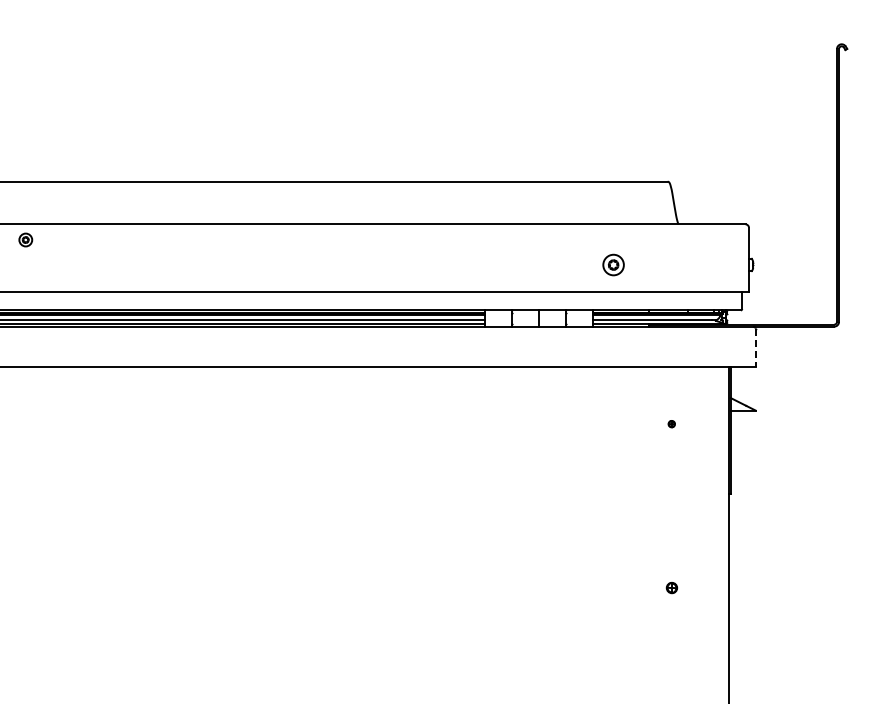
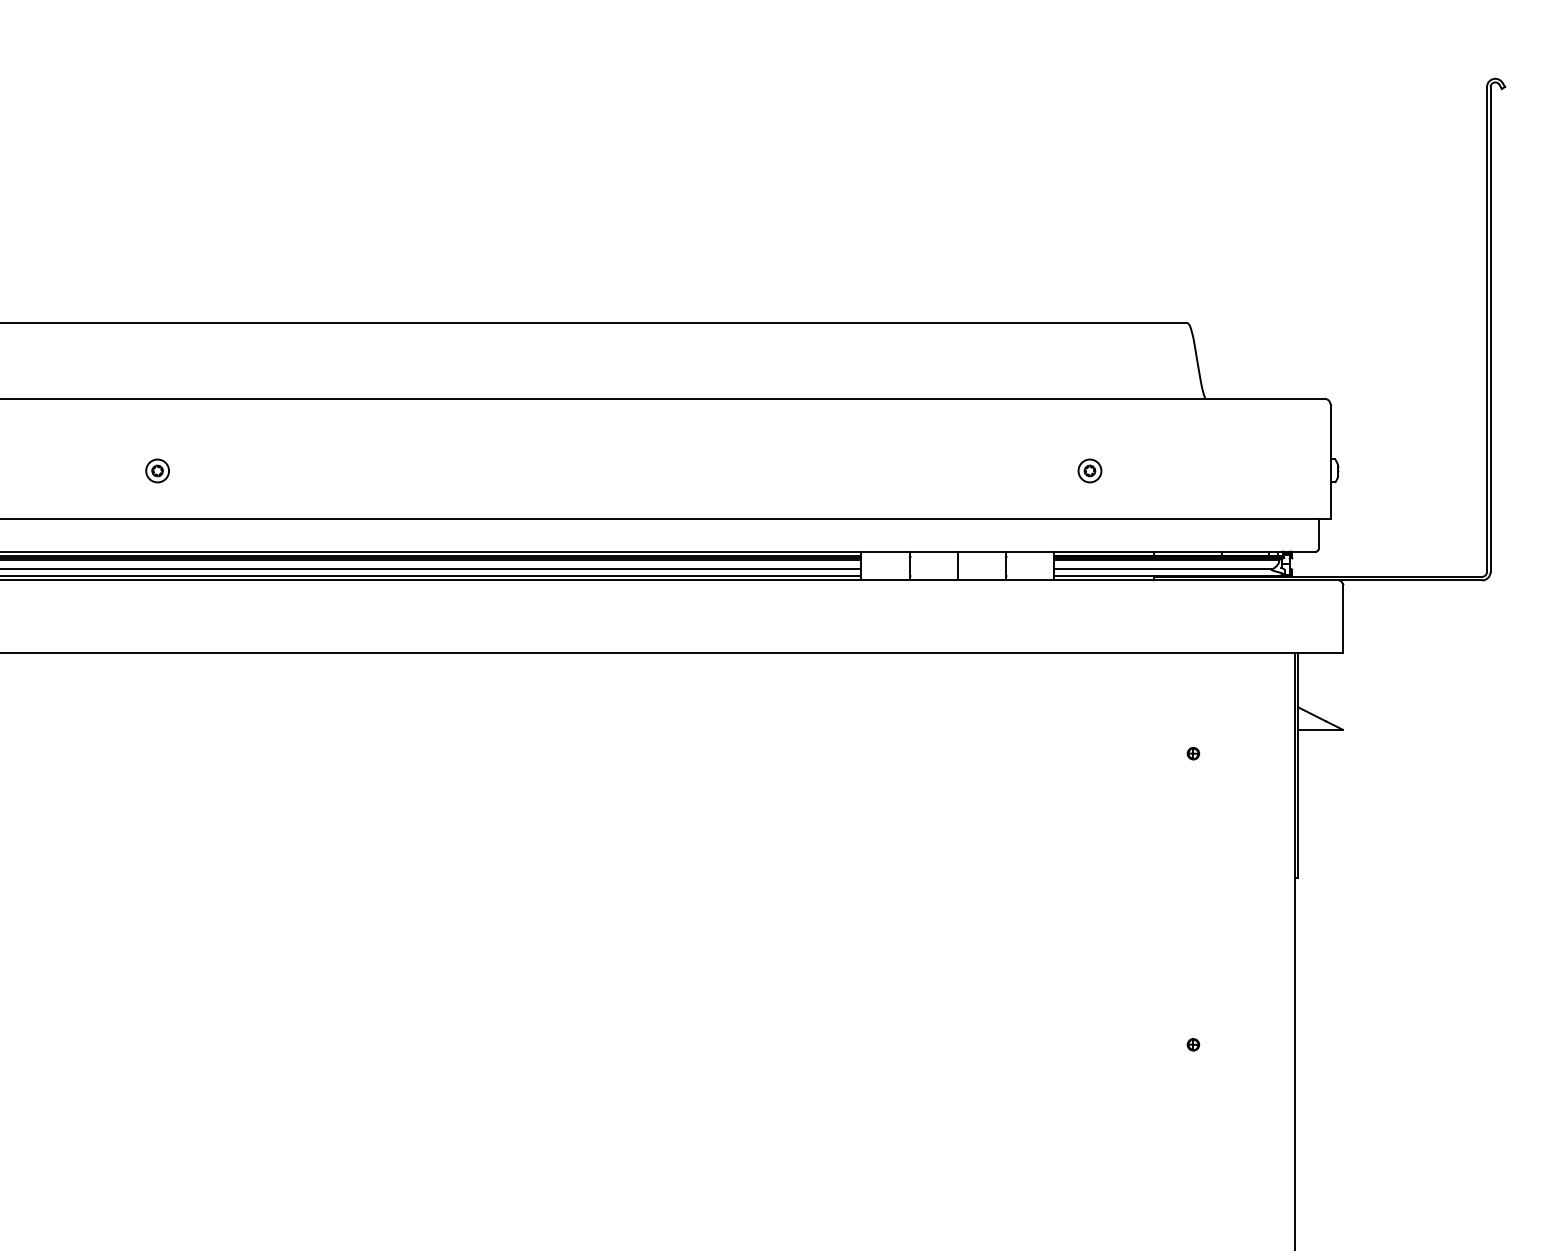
part: (25, 239) -> (157, 470), moved
part: (613, 264) -> (1089, 470), size x0.62
line: (755, 348) -> (1342, 619), dashed -> solid
part: (671, 587) -> (1192, 1043), size x0.62

